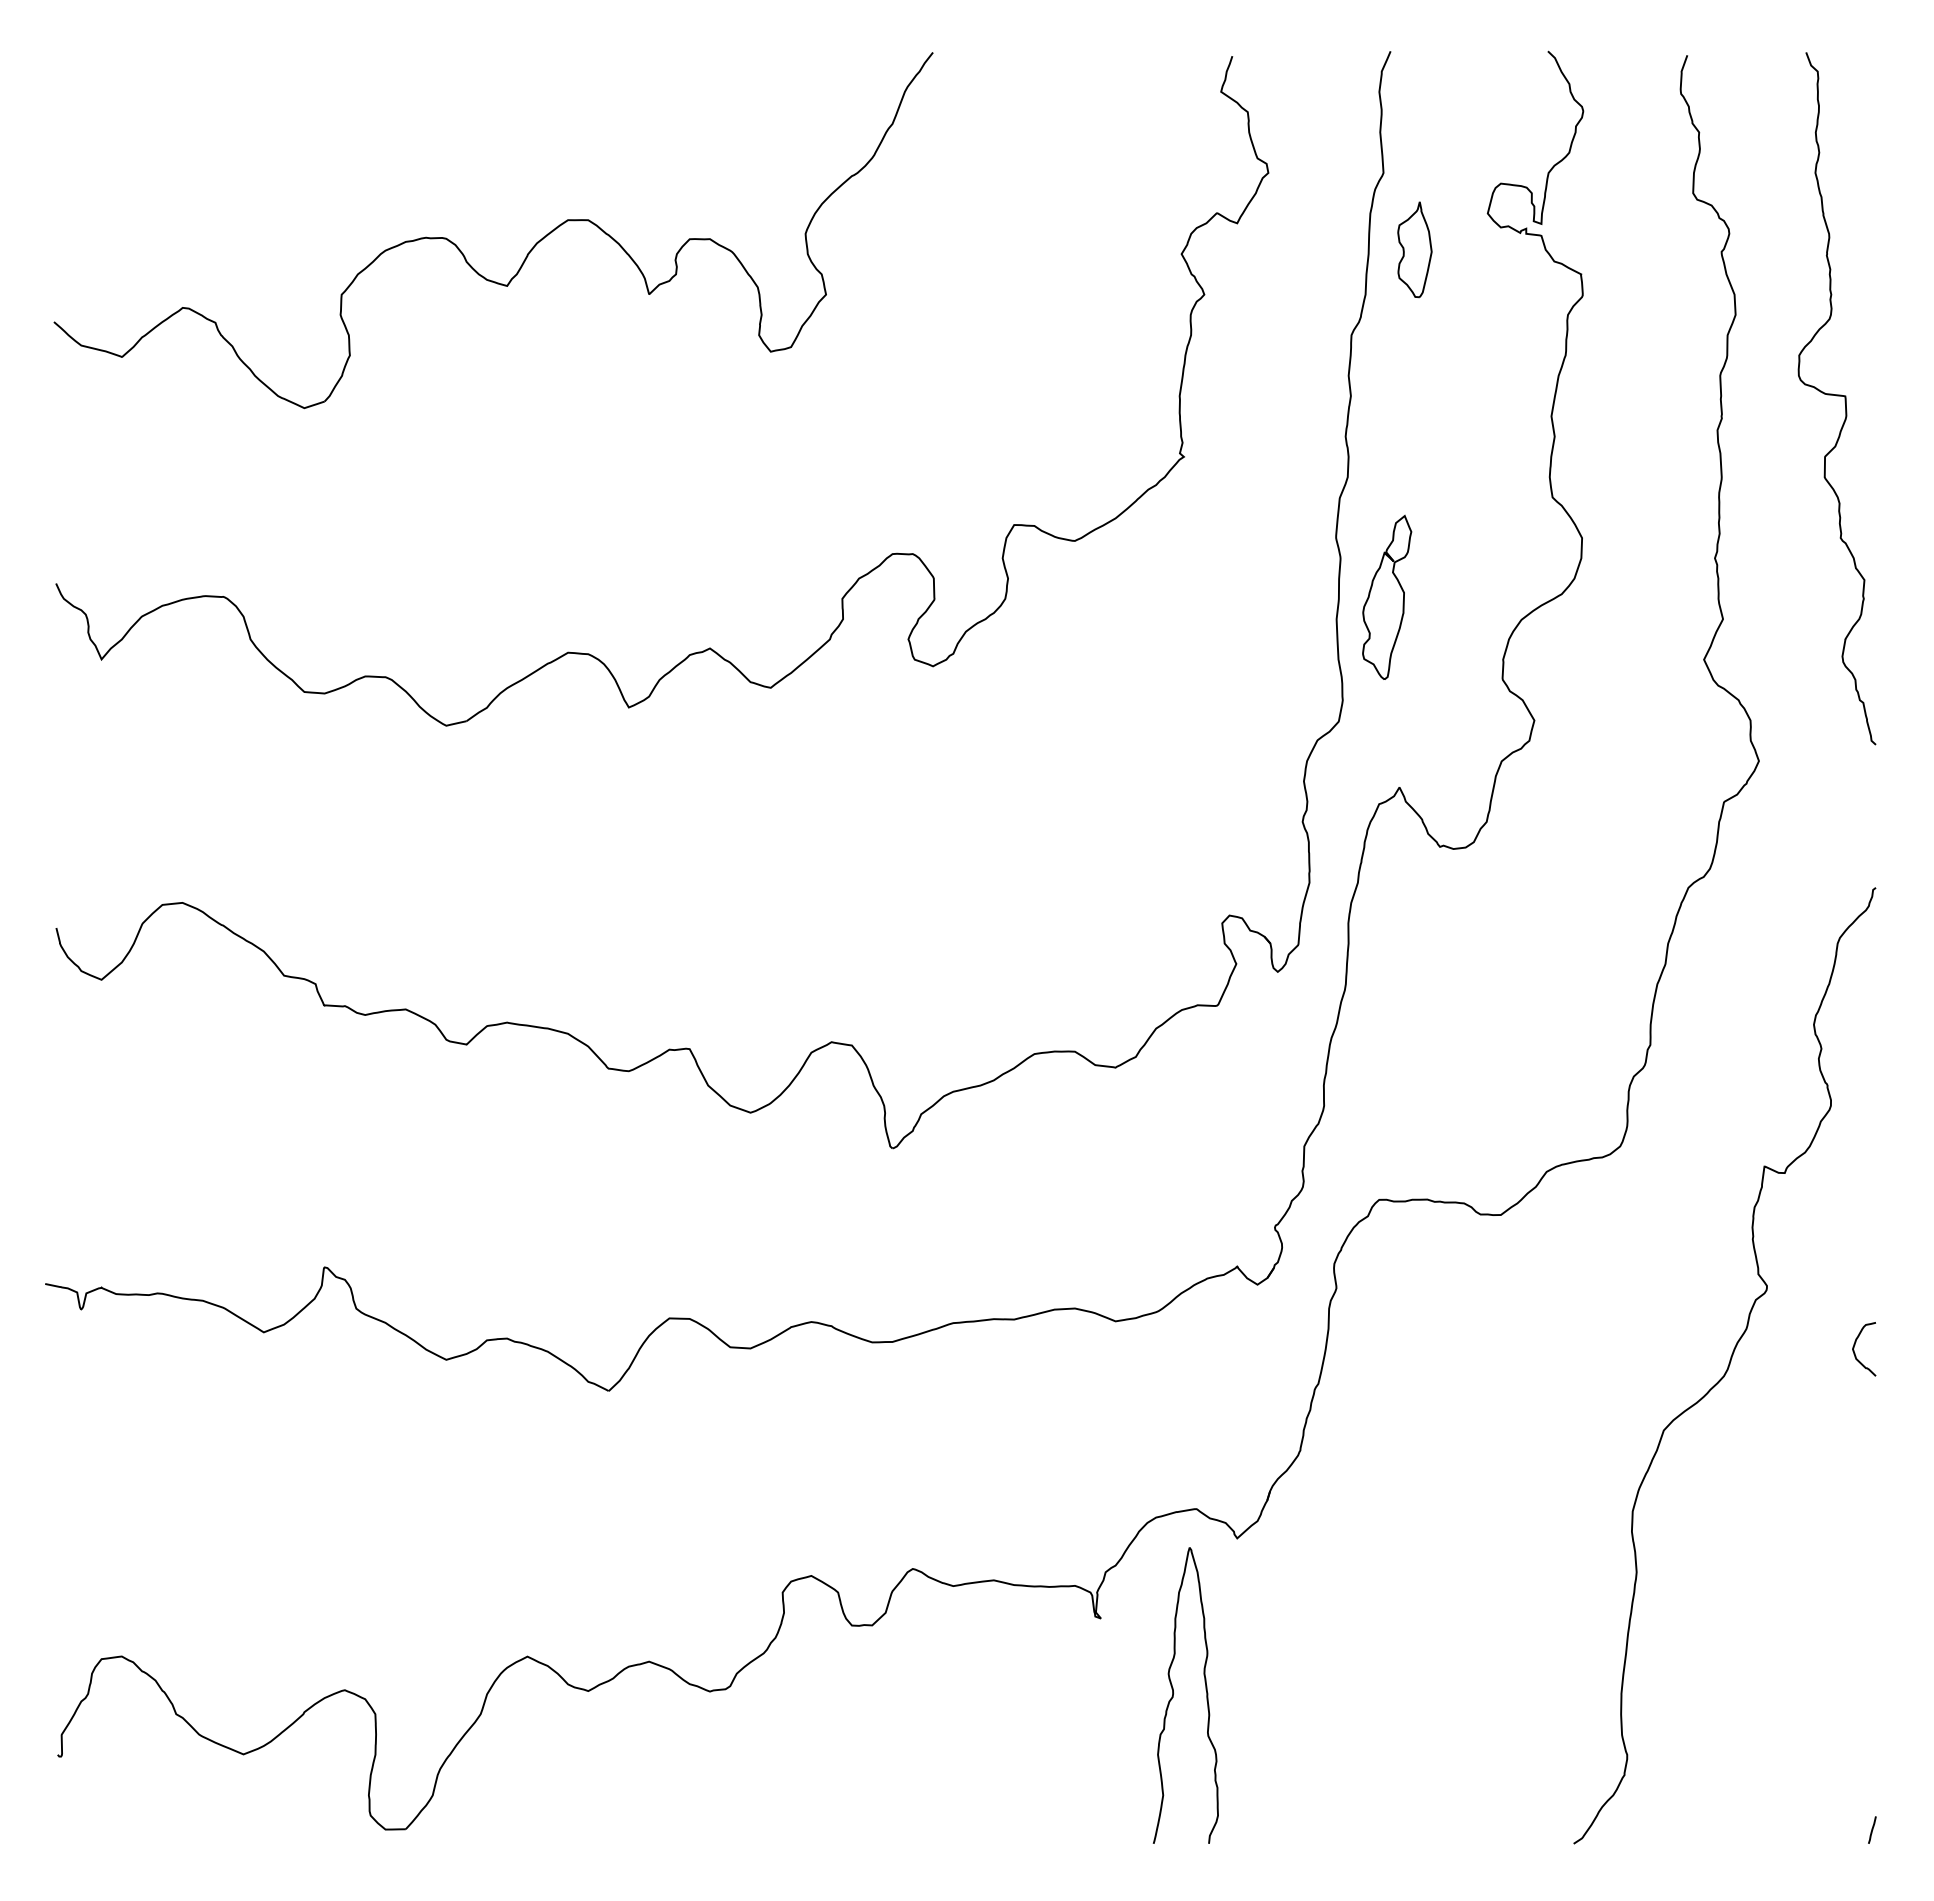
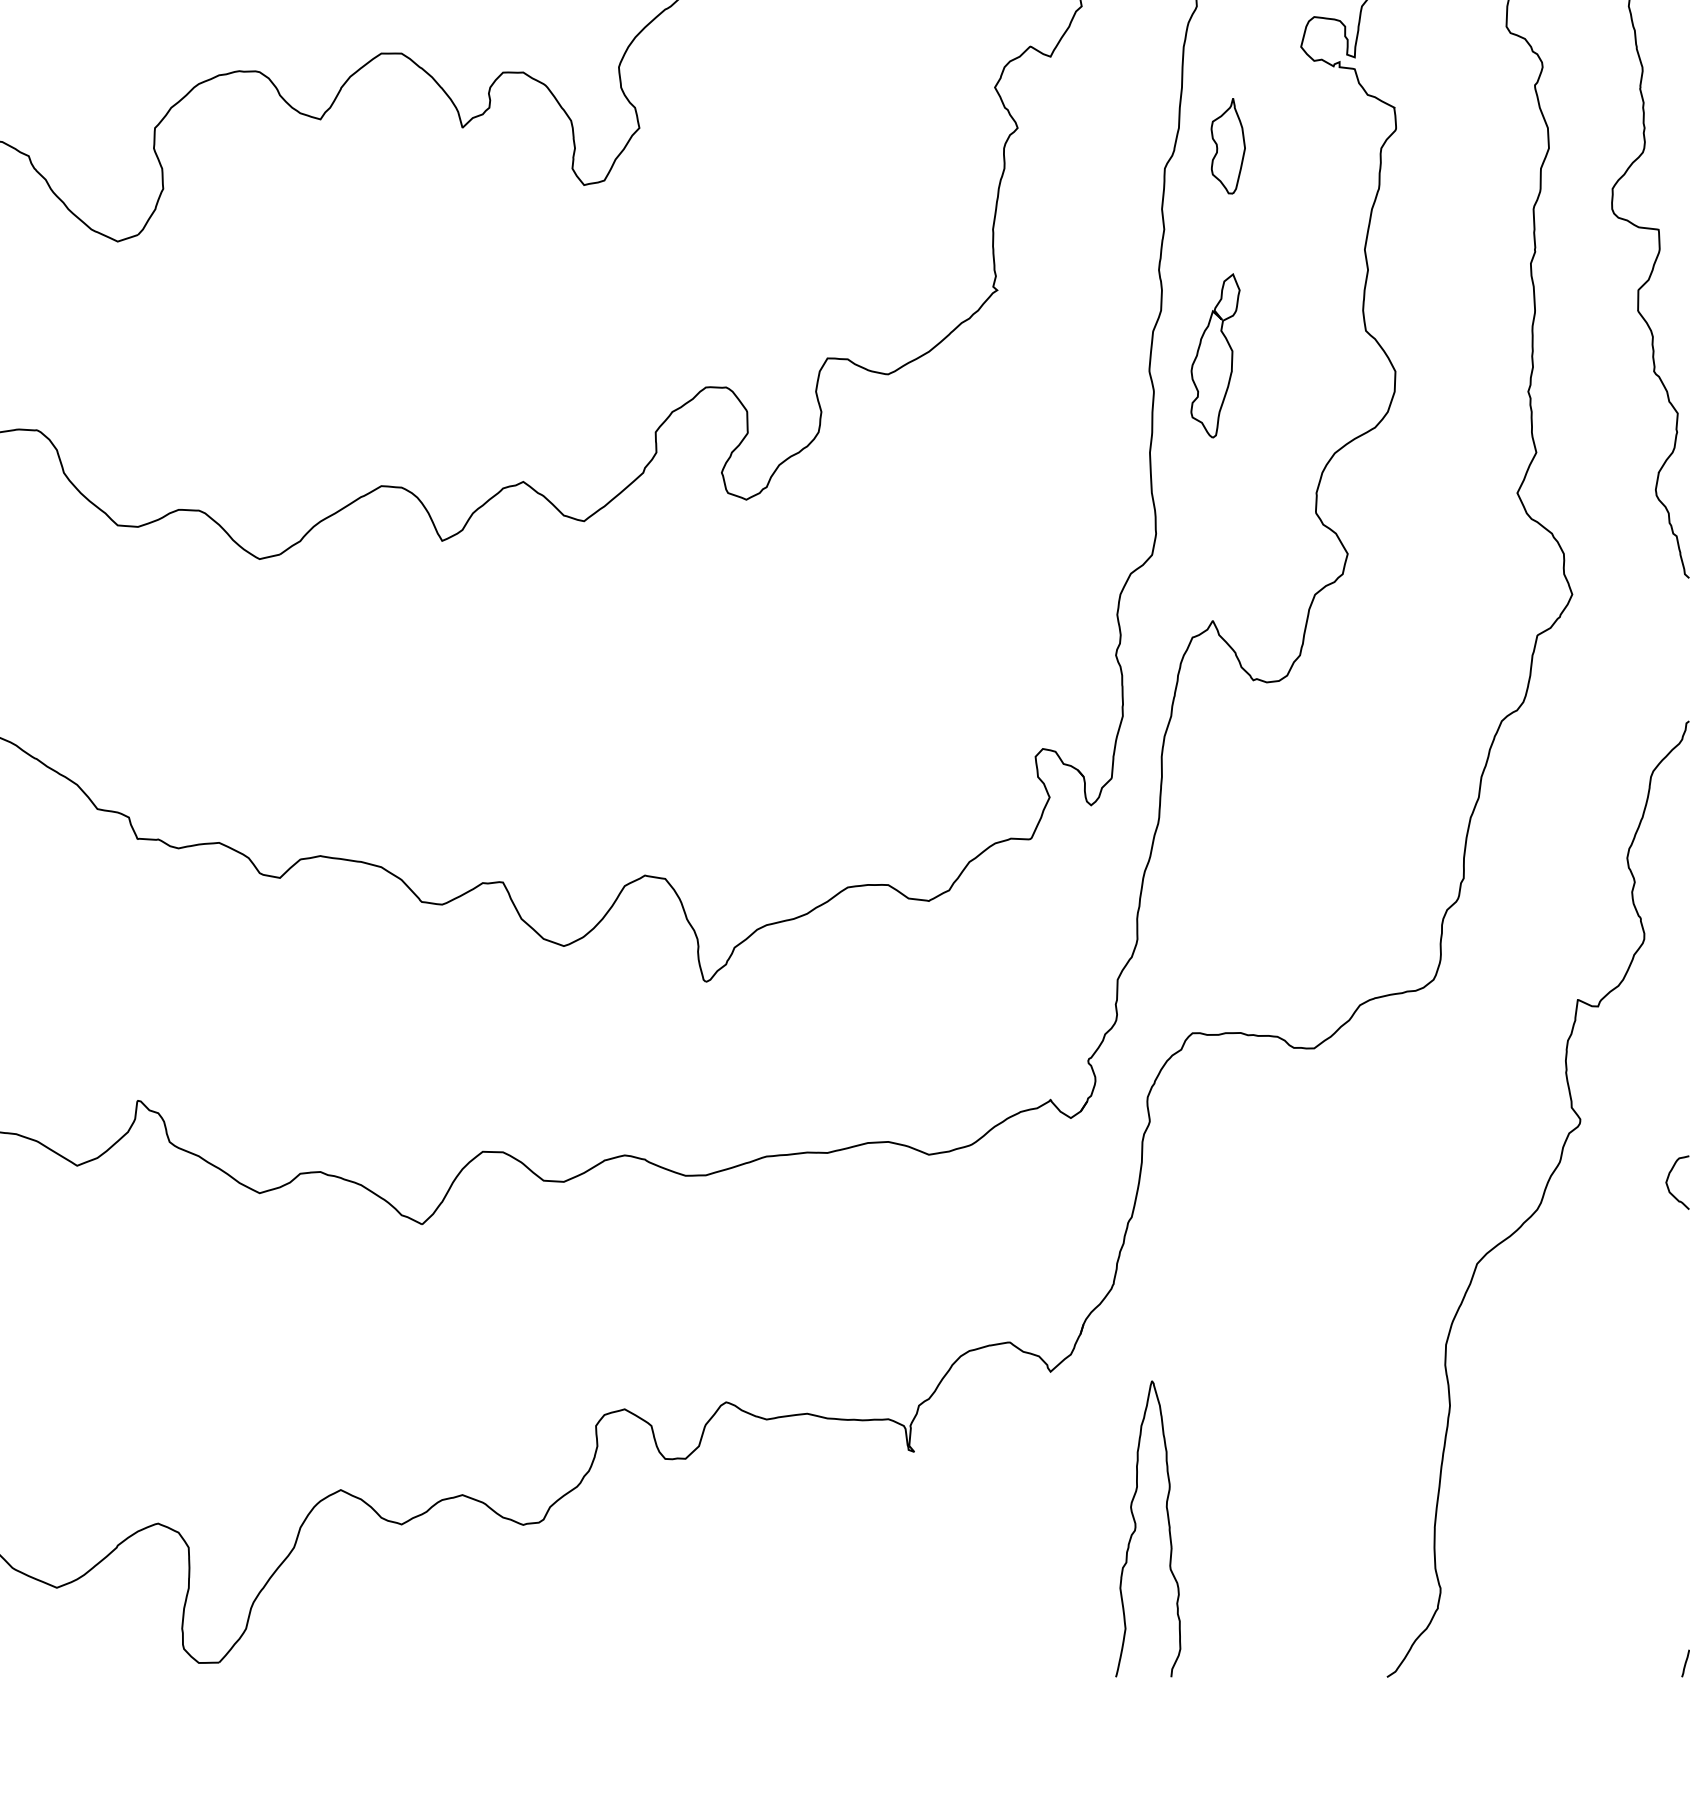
part: (1414, 249) -> (1227, 145), moved
part: (1387, 596) -> (1215, 354), moved
curve: (1173, 1695) -> (1135, 1528), moved

